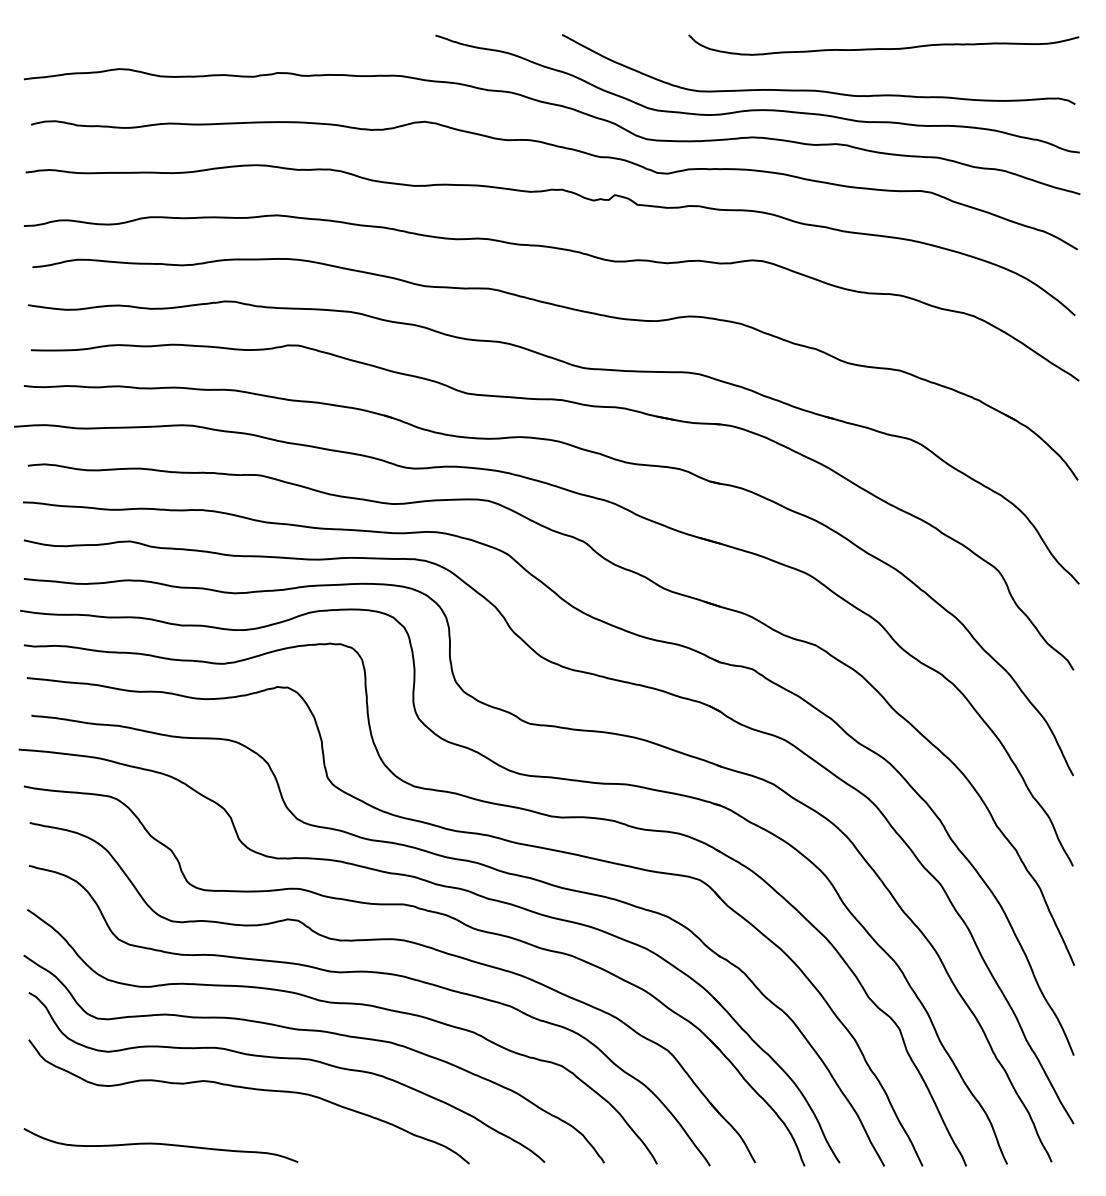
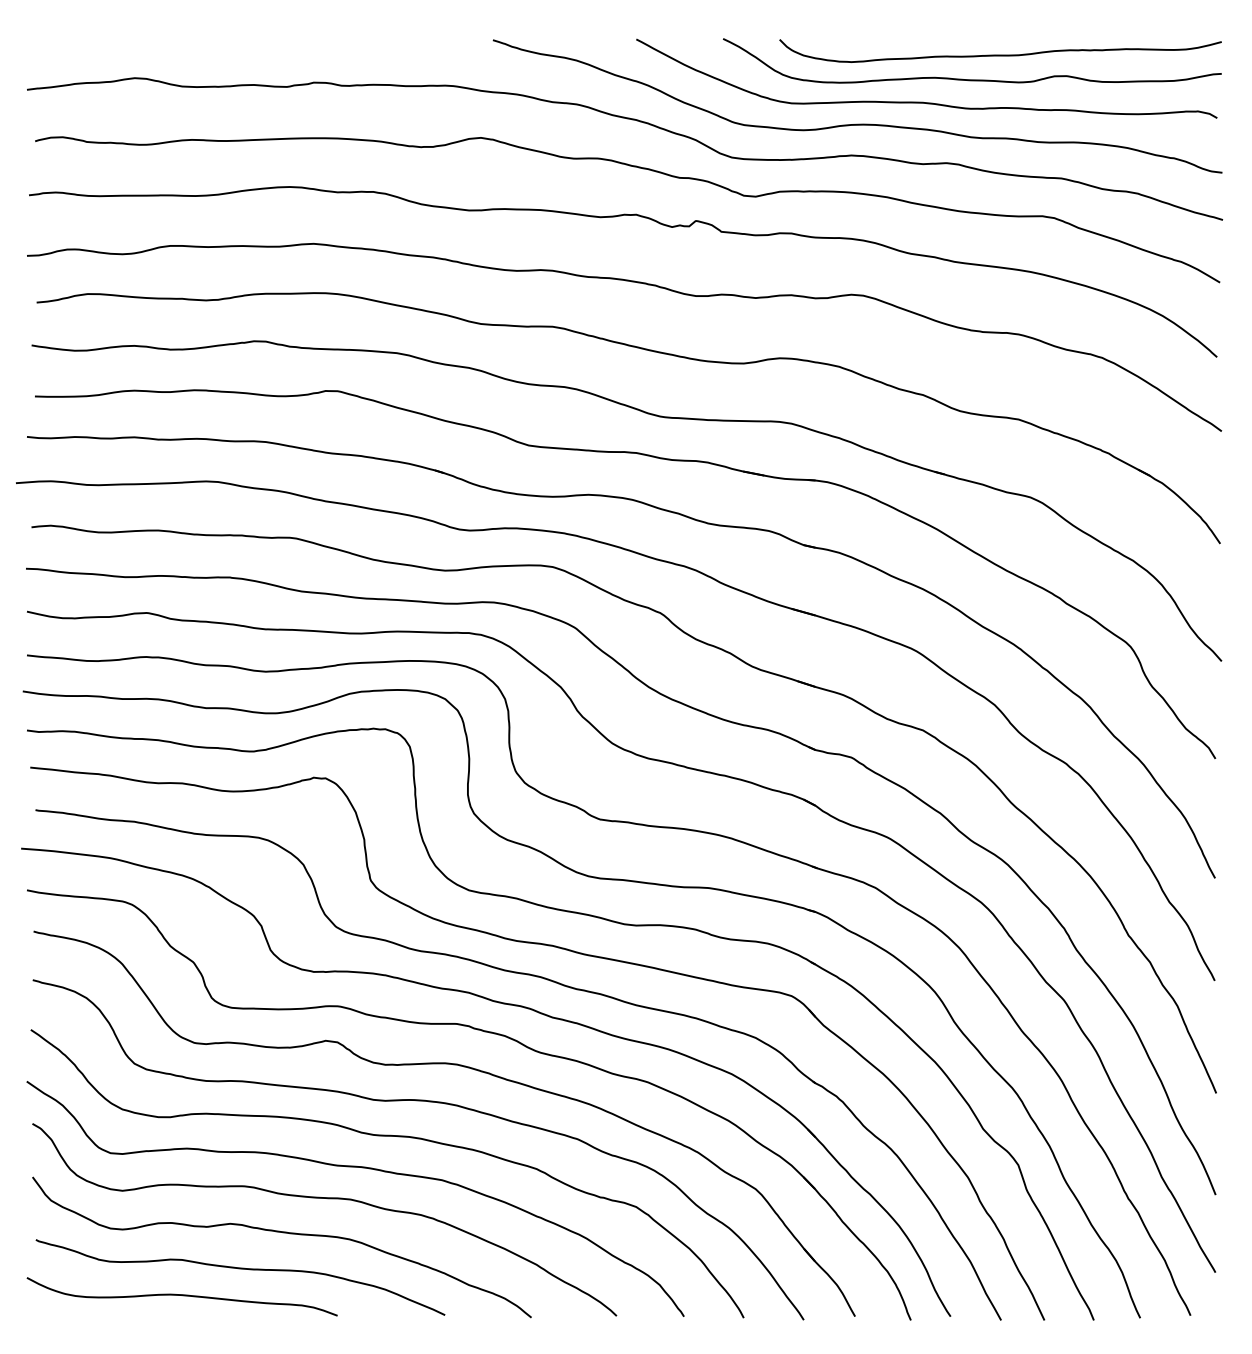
curve: (859, 70) -> (972, 79), added
curve: (212, 1121) -> (240, 1269), added

